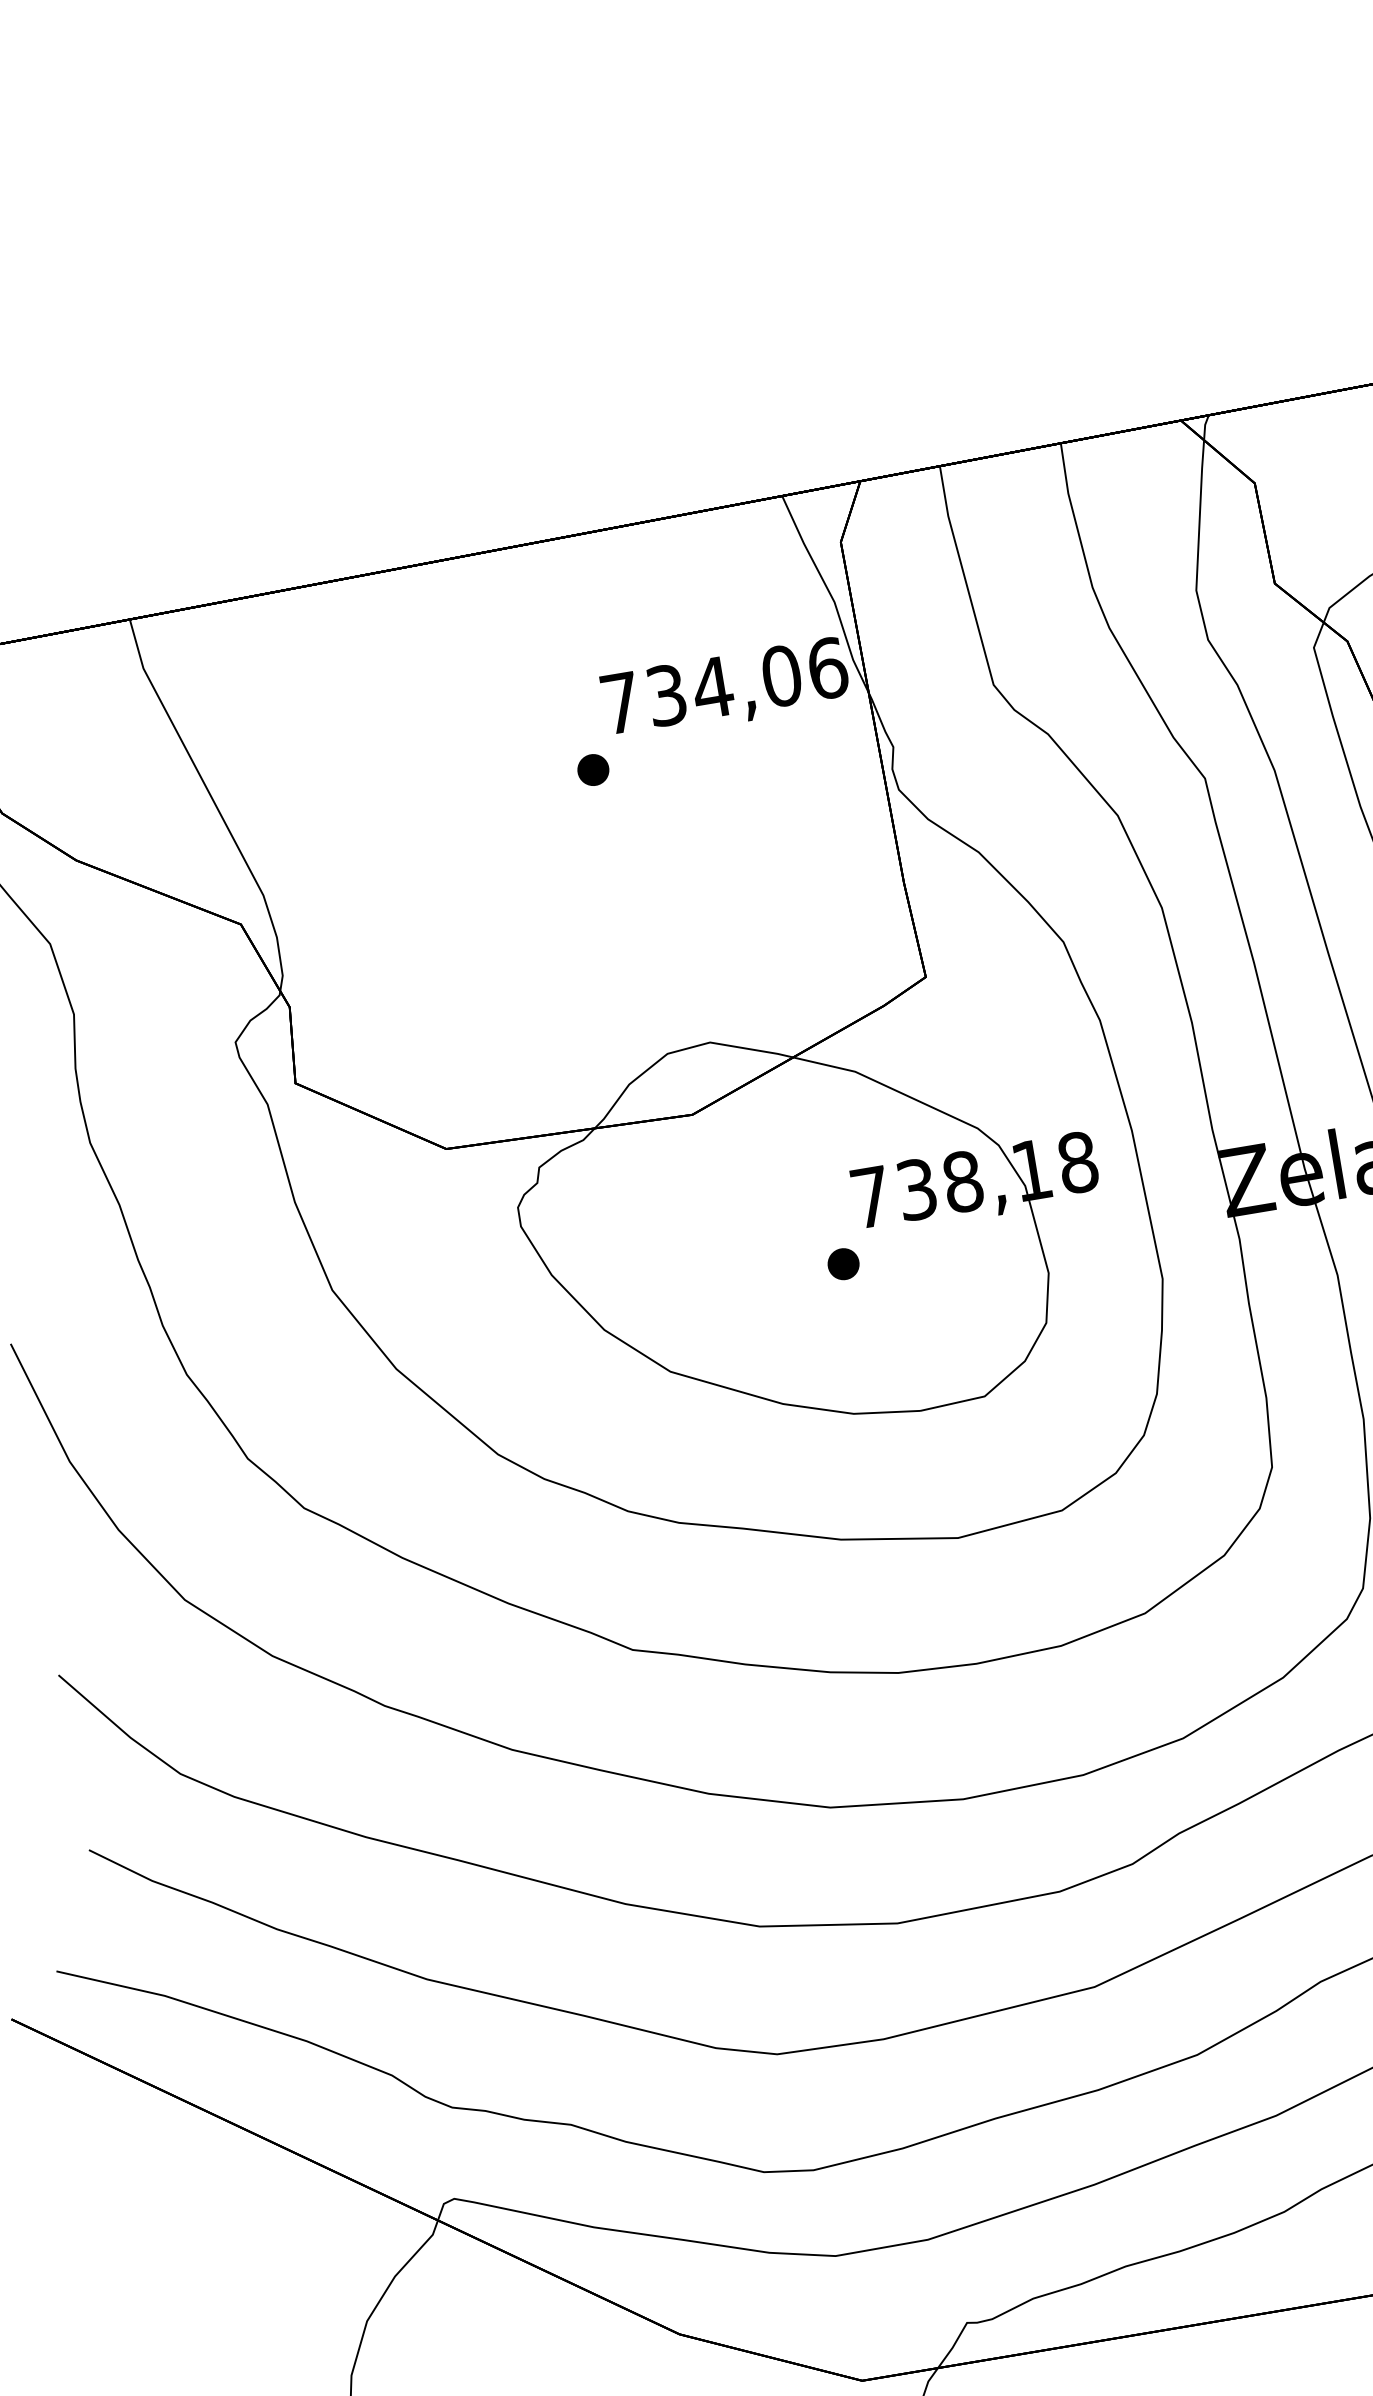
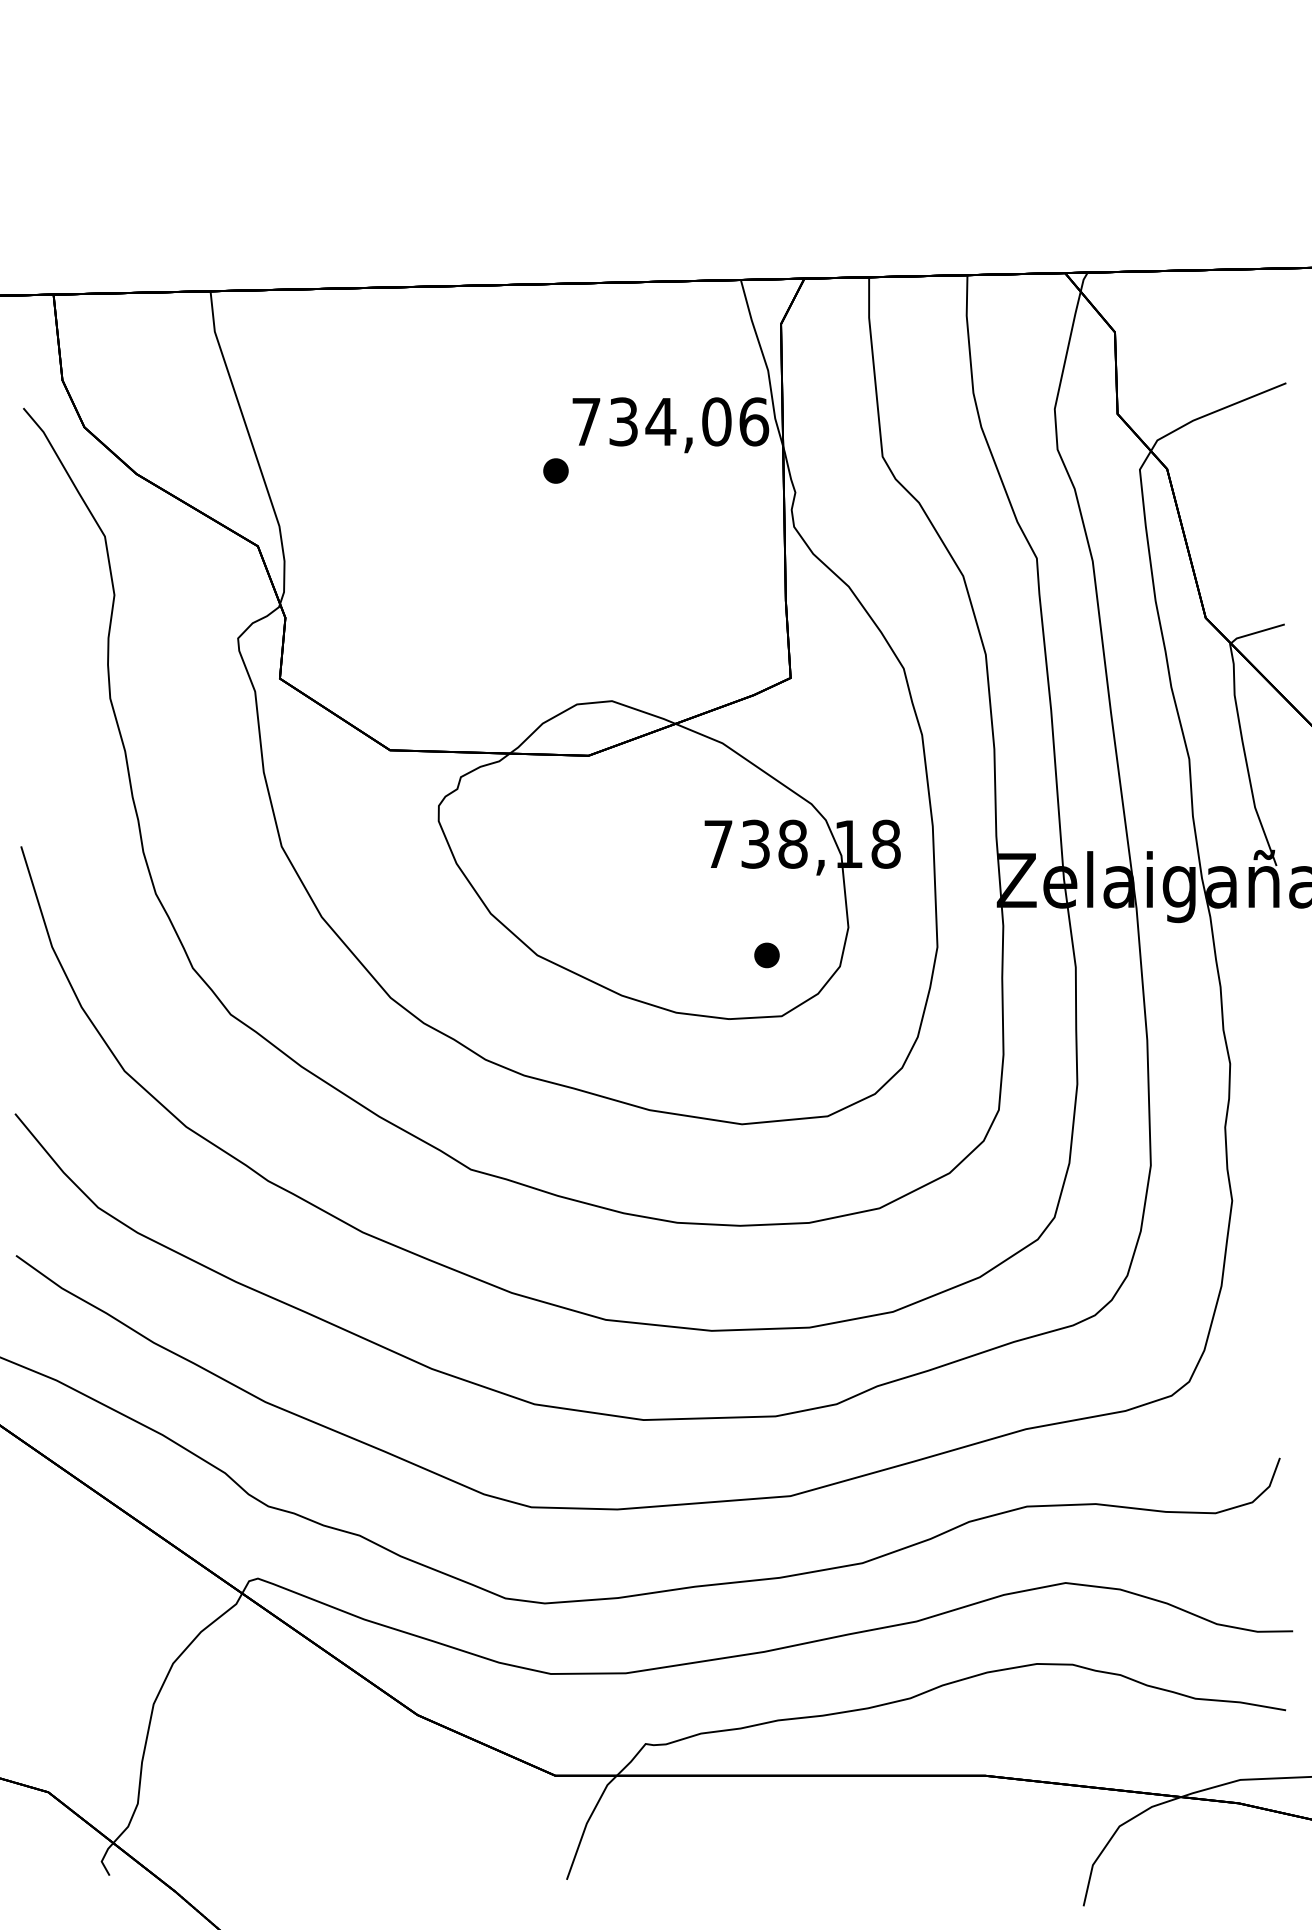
part: (842, 1264) -> (766, 955), moved

